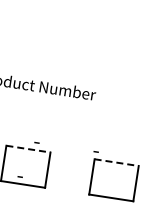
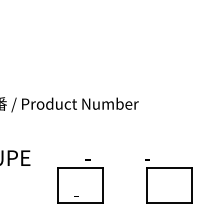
line: (28, 149) -> (80, 167), dashed -> solid
line: (117, 162) -> (170, 167), dashed -> solid

